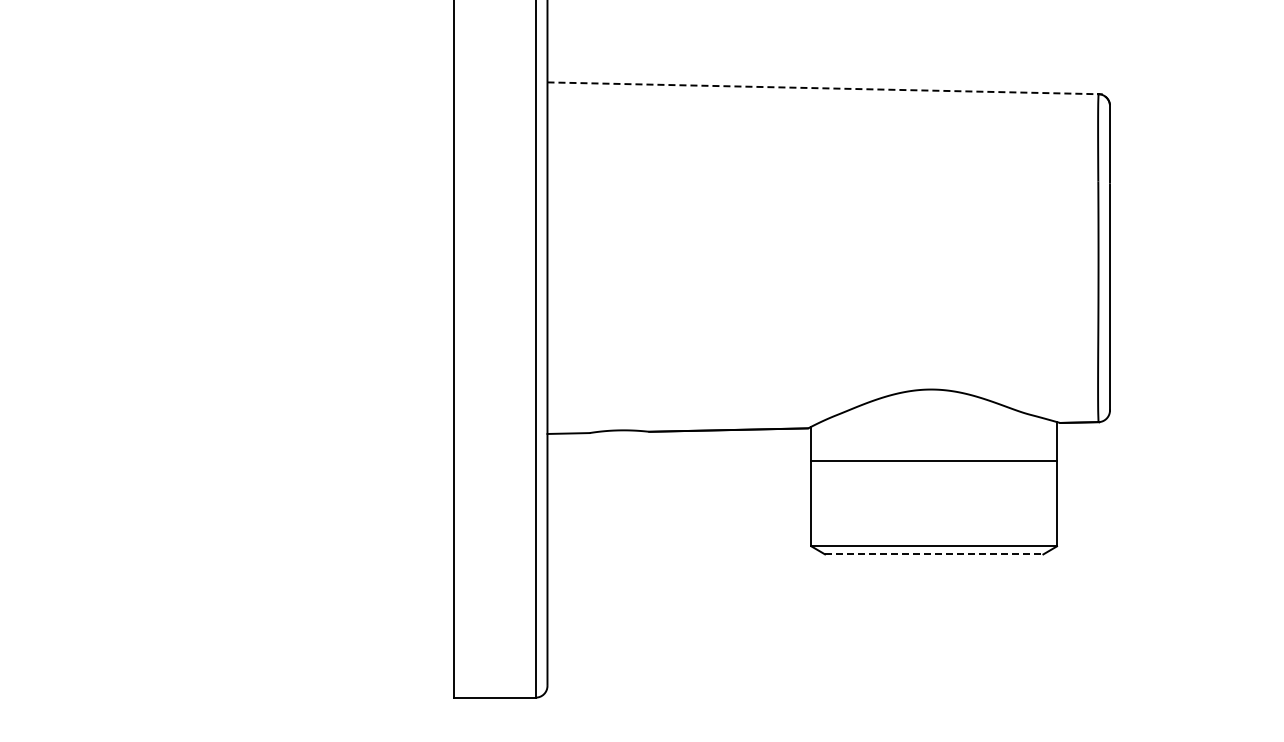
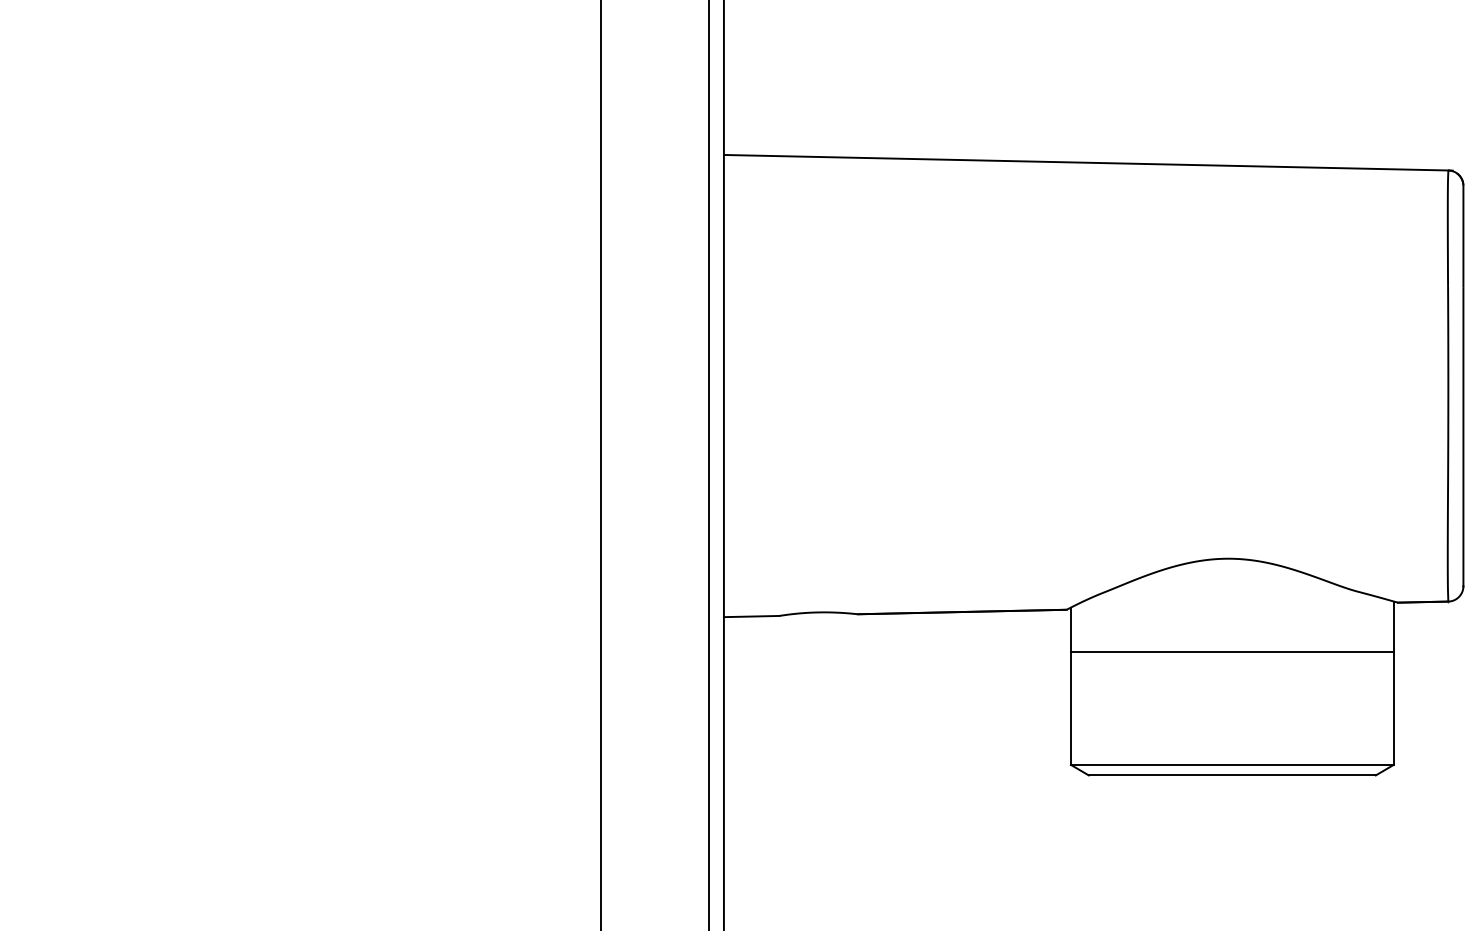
line: (823, 88) -> (1086, 162), dashed -> solid
line: (934, 554) -> (1232, 775), dashed -> solid

